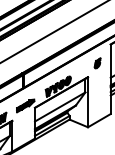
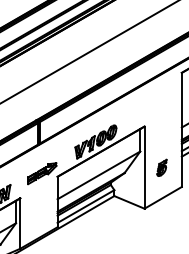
part: (97, 63) -> (161, 168), moved

